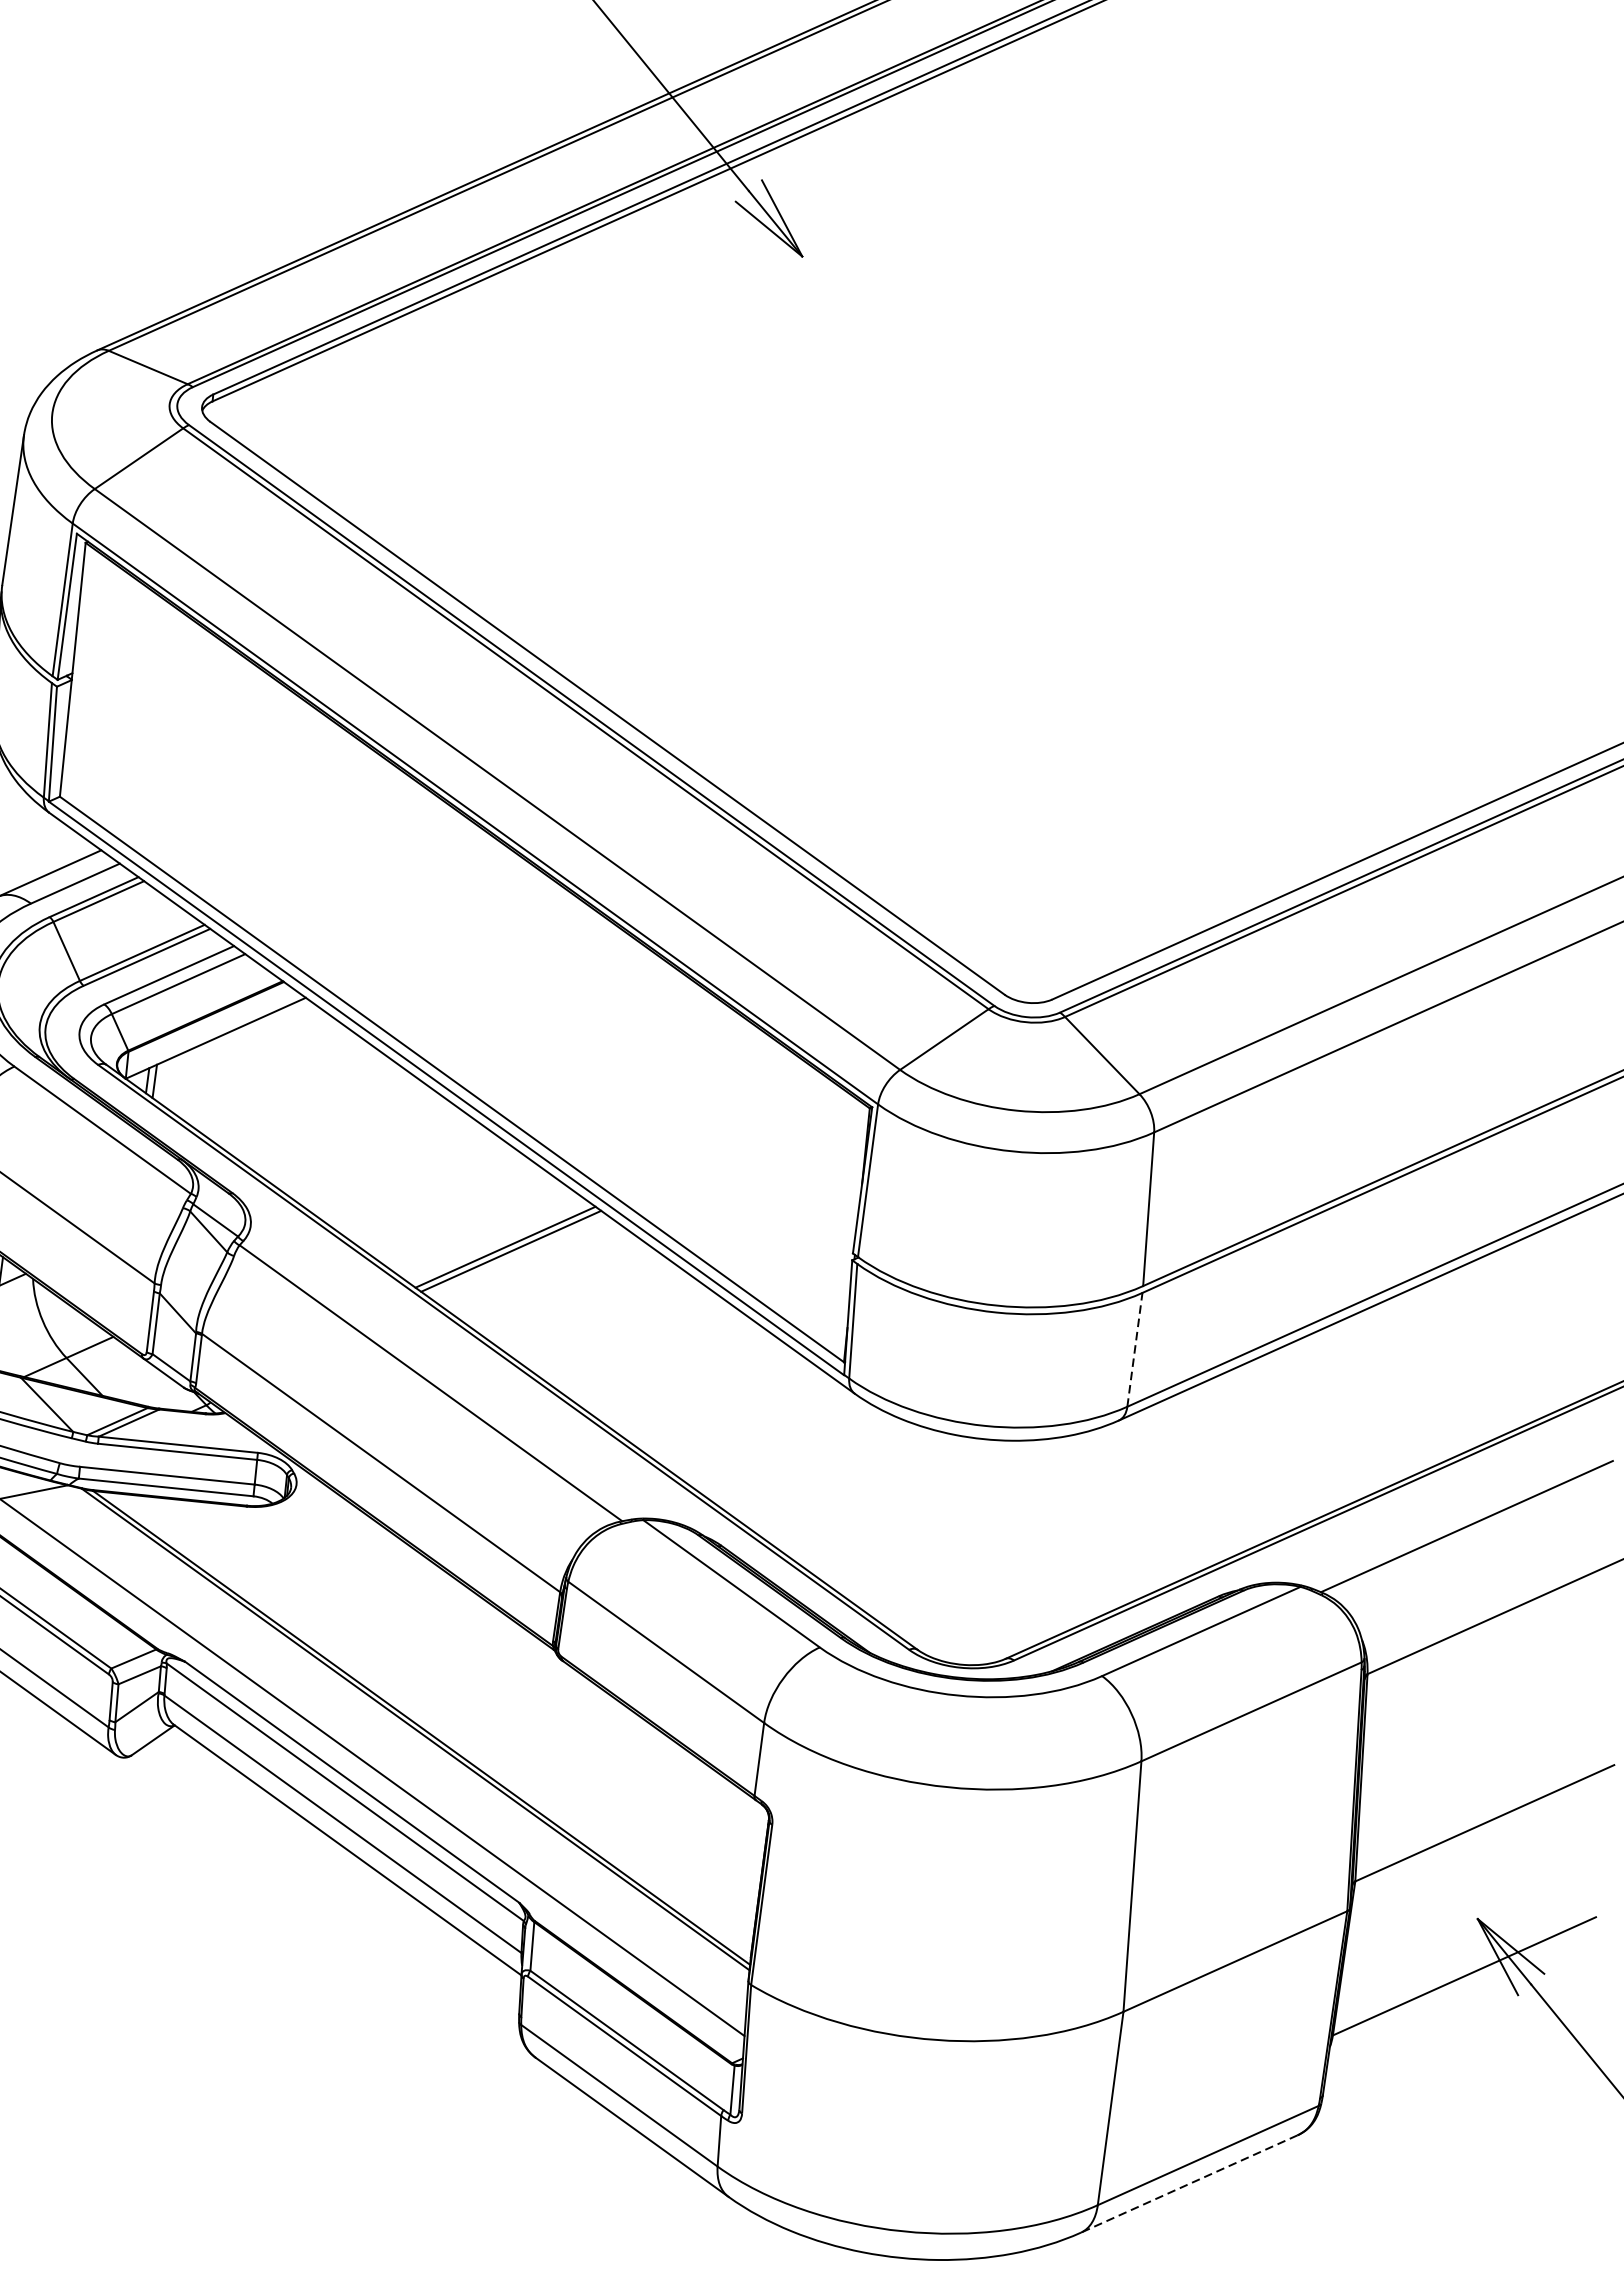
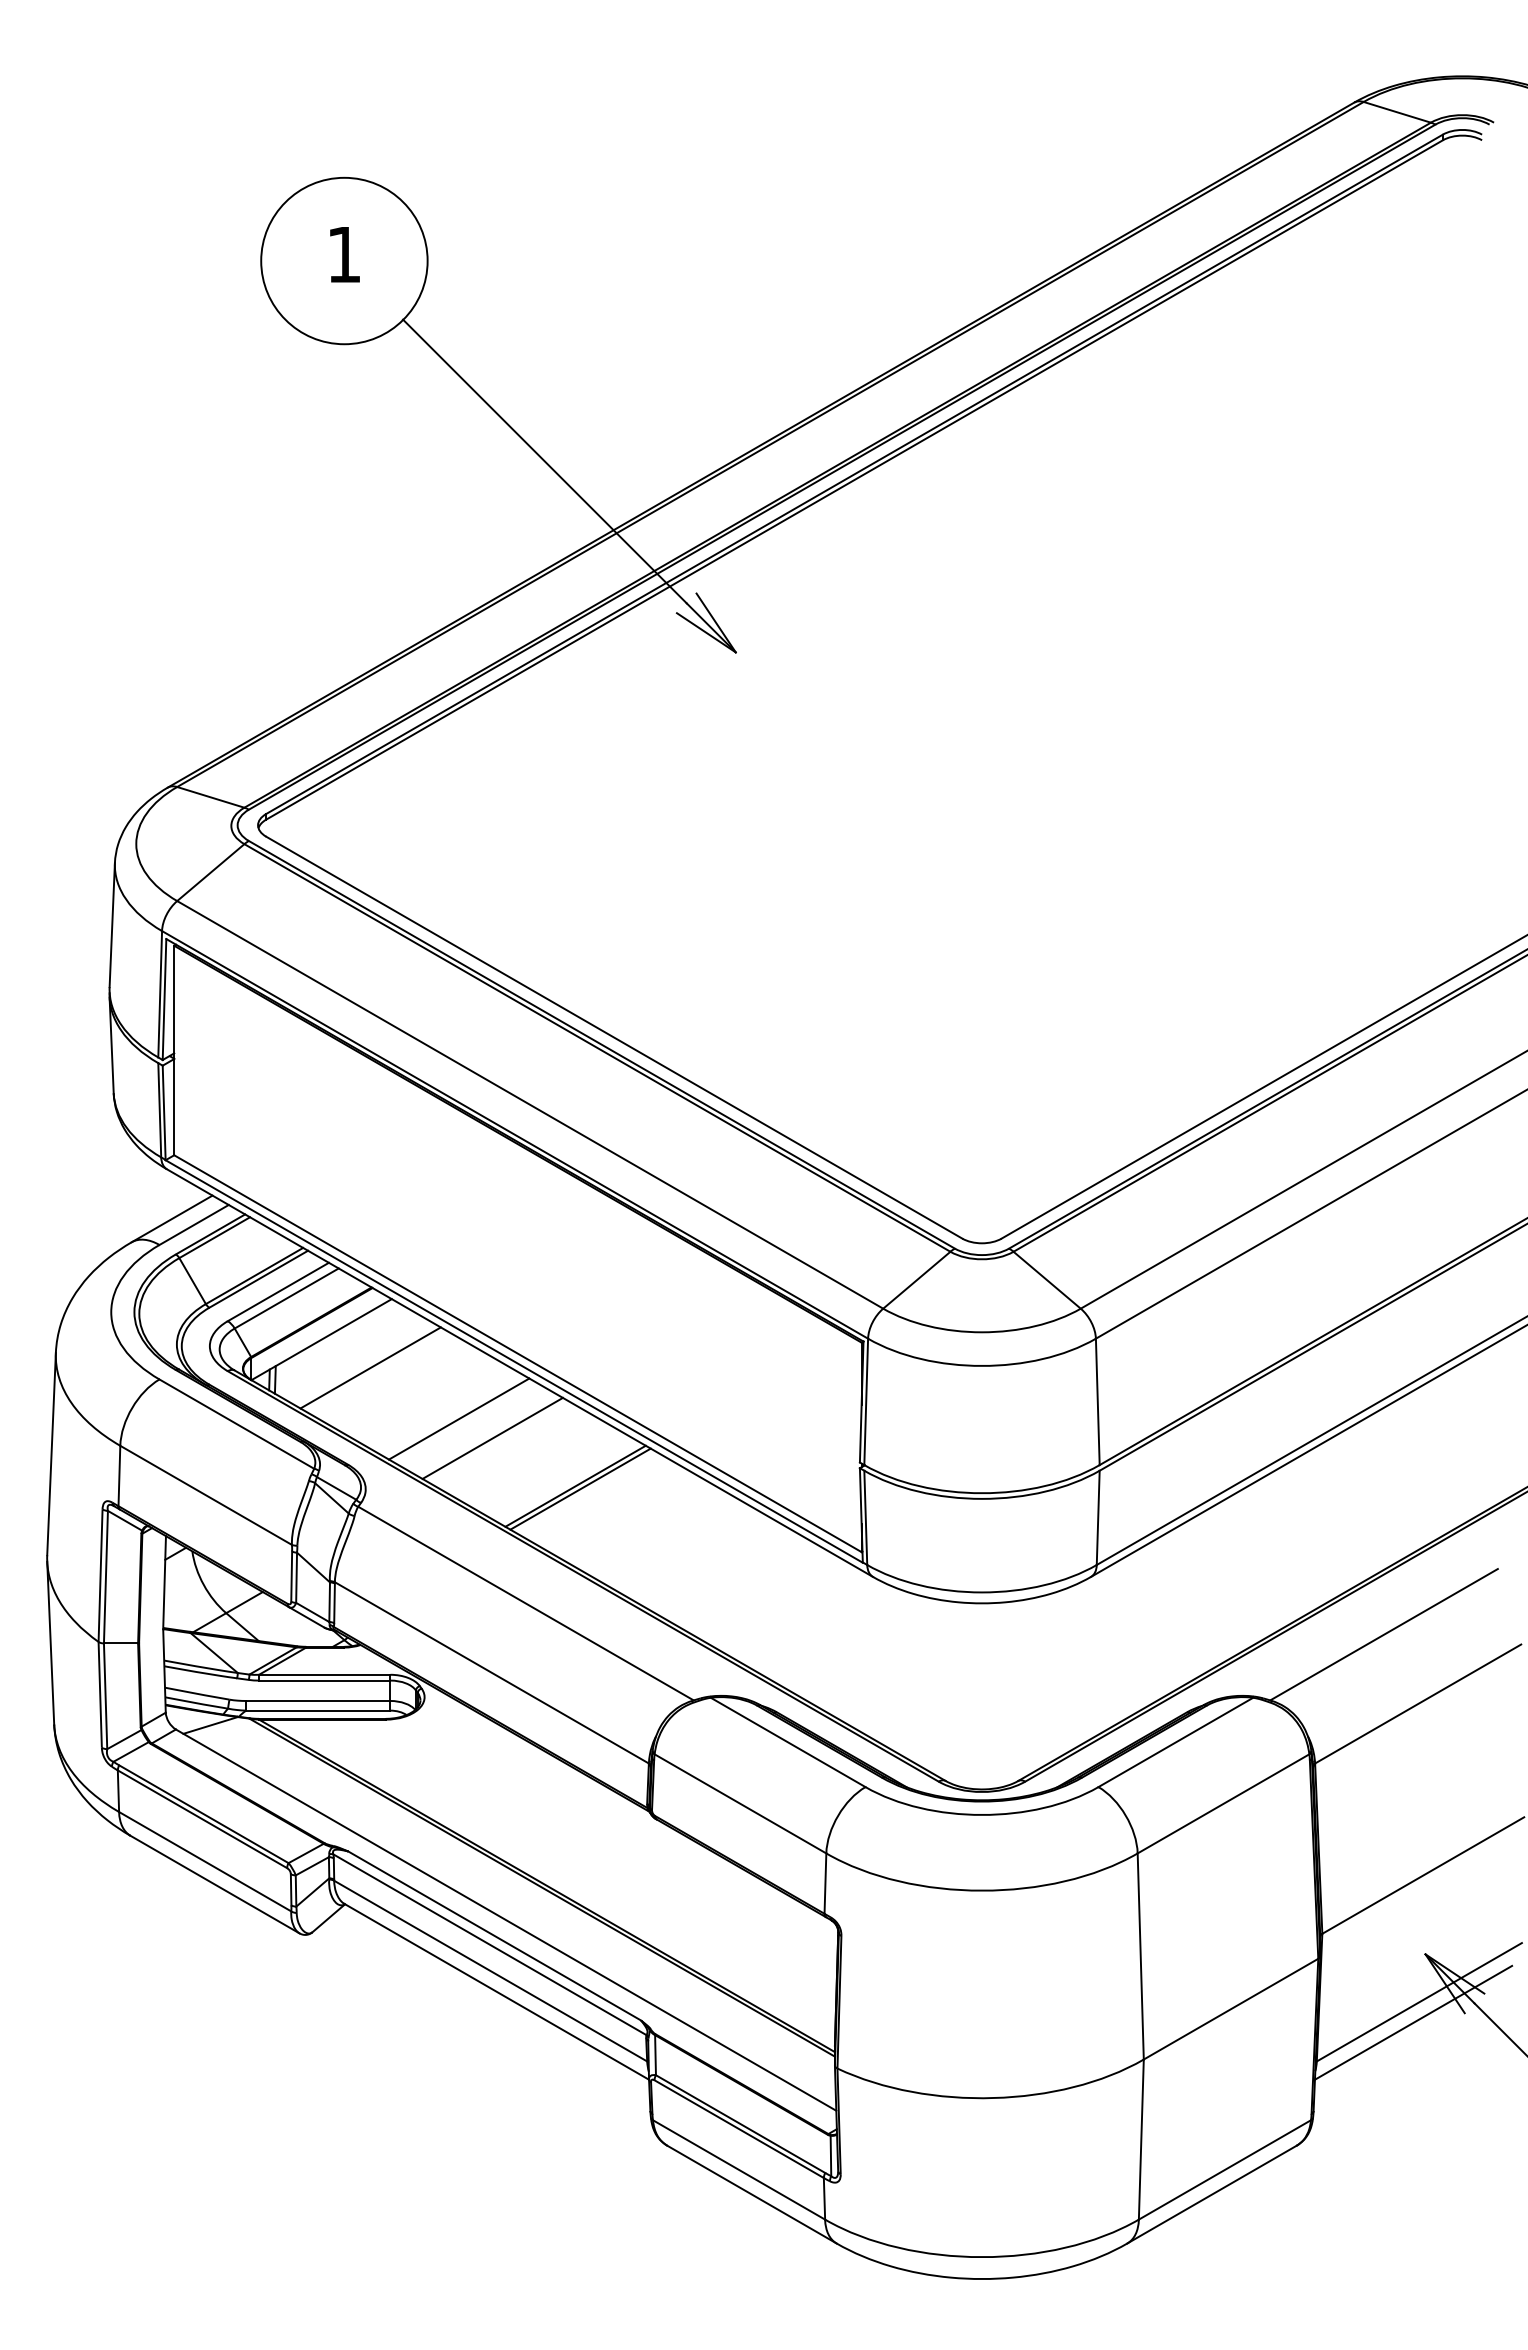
line: (271, 1078) -> (370, 1367), added
line: (373, 1150) -> (459, 1418), added
line: (410, 1177) -> (492, 1437), added
line: (1135, 1349) -> (1098, 1517), dashed -> solid
line: (1454, 2000) -> (1413, 2022), added
line: (1188, 2183) -> (1211, 2194), dashed -> solid

